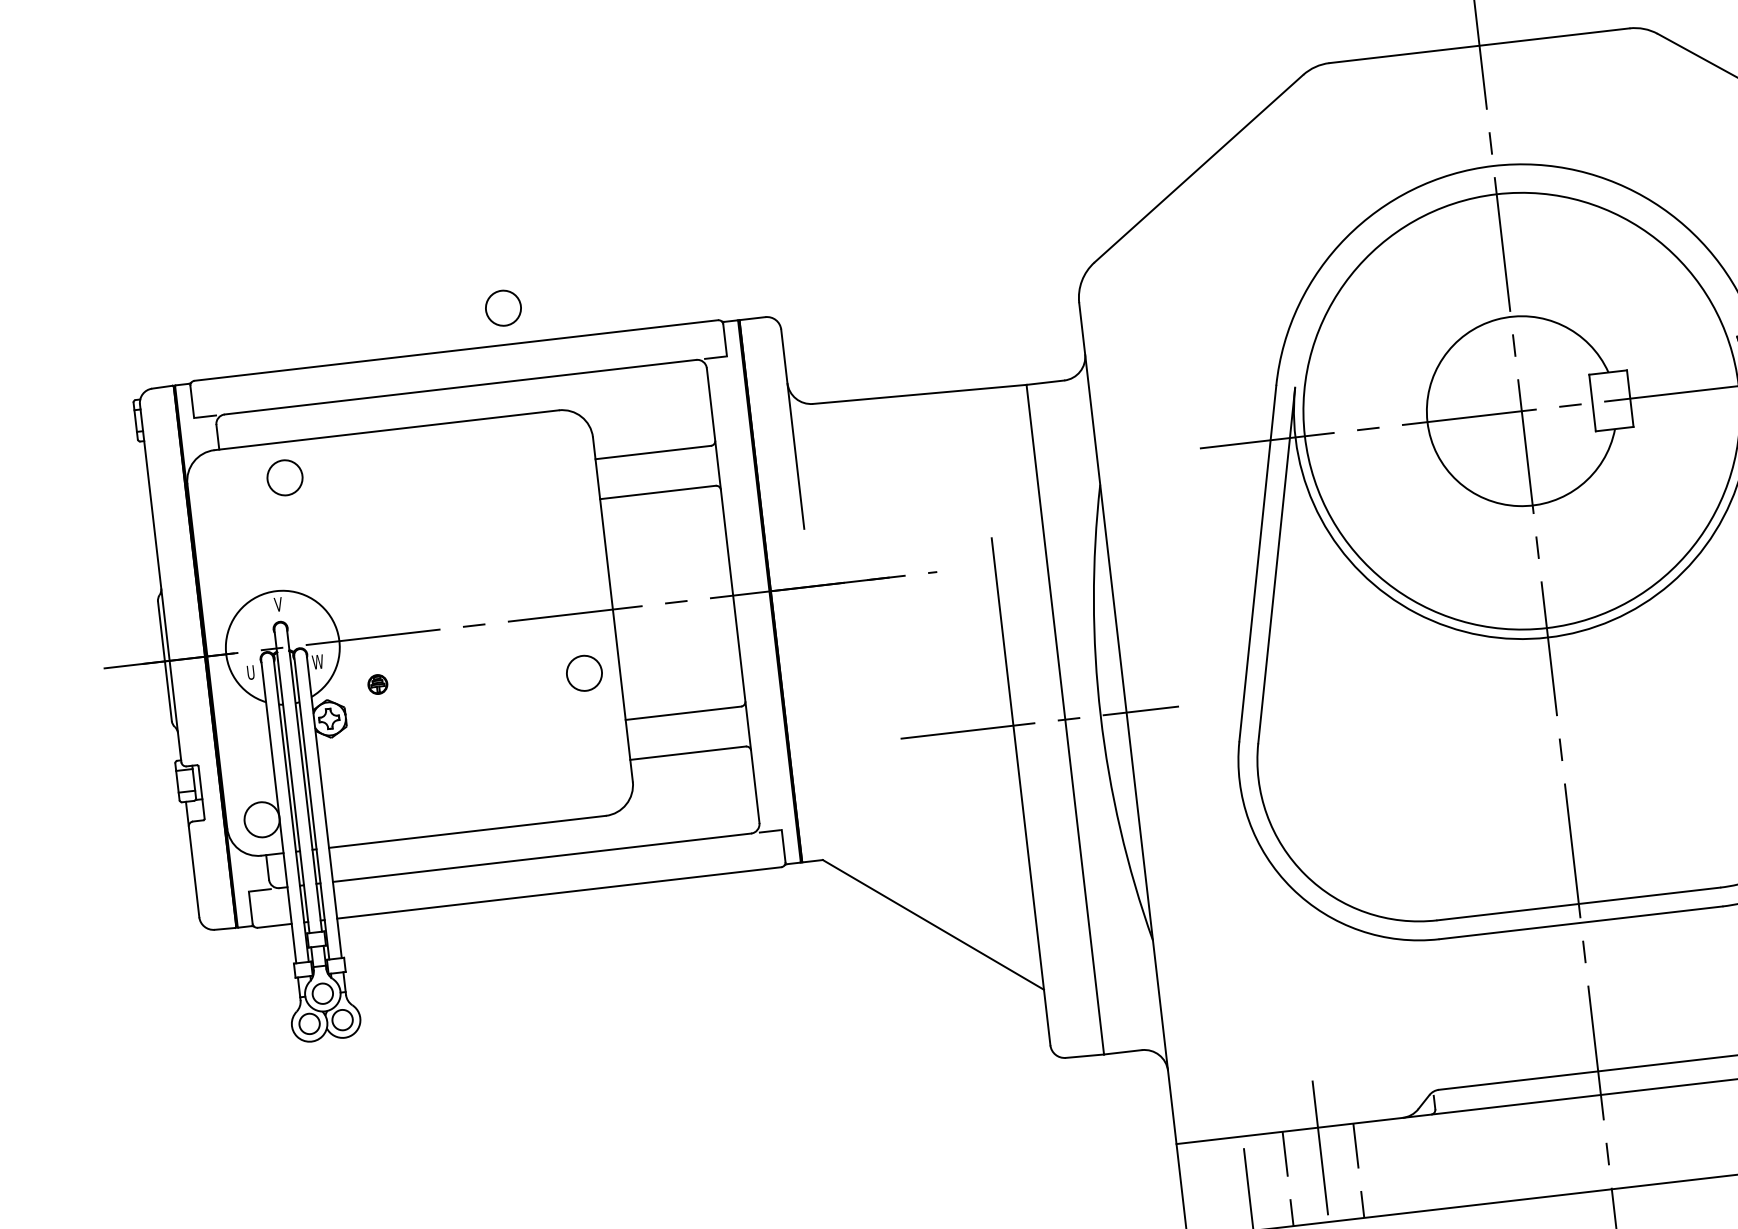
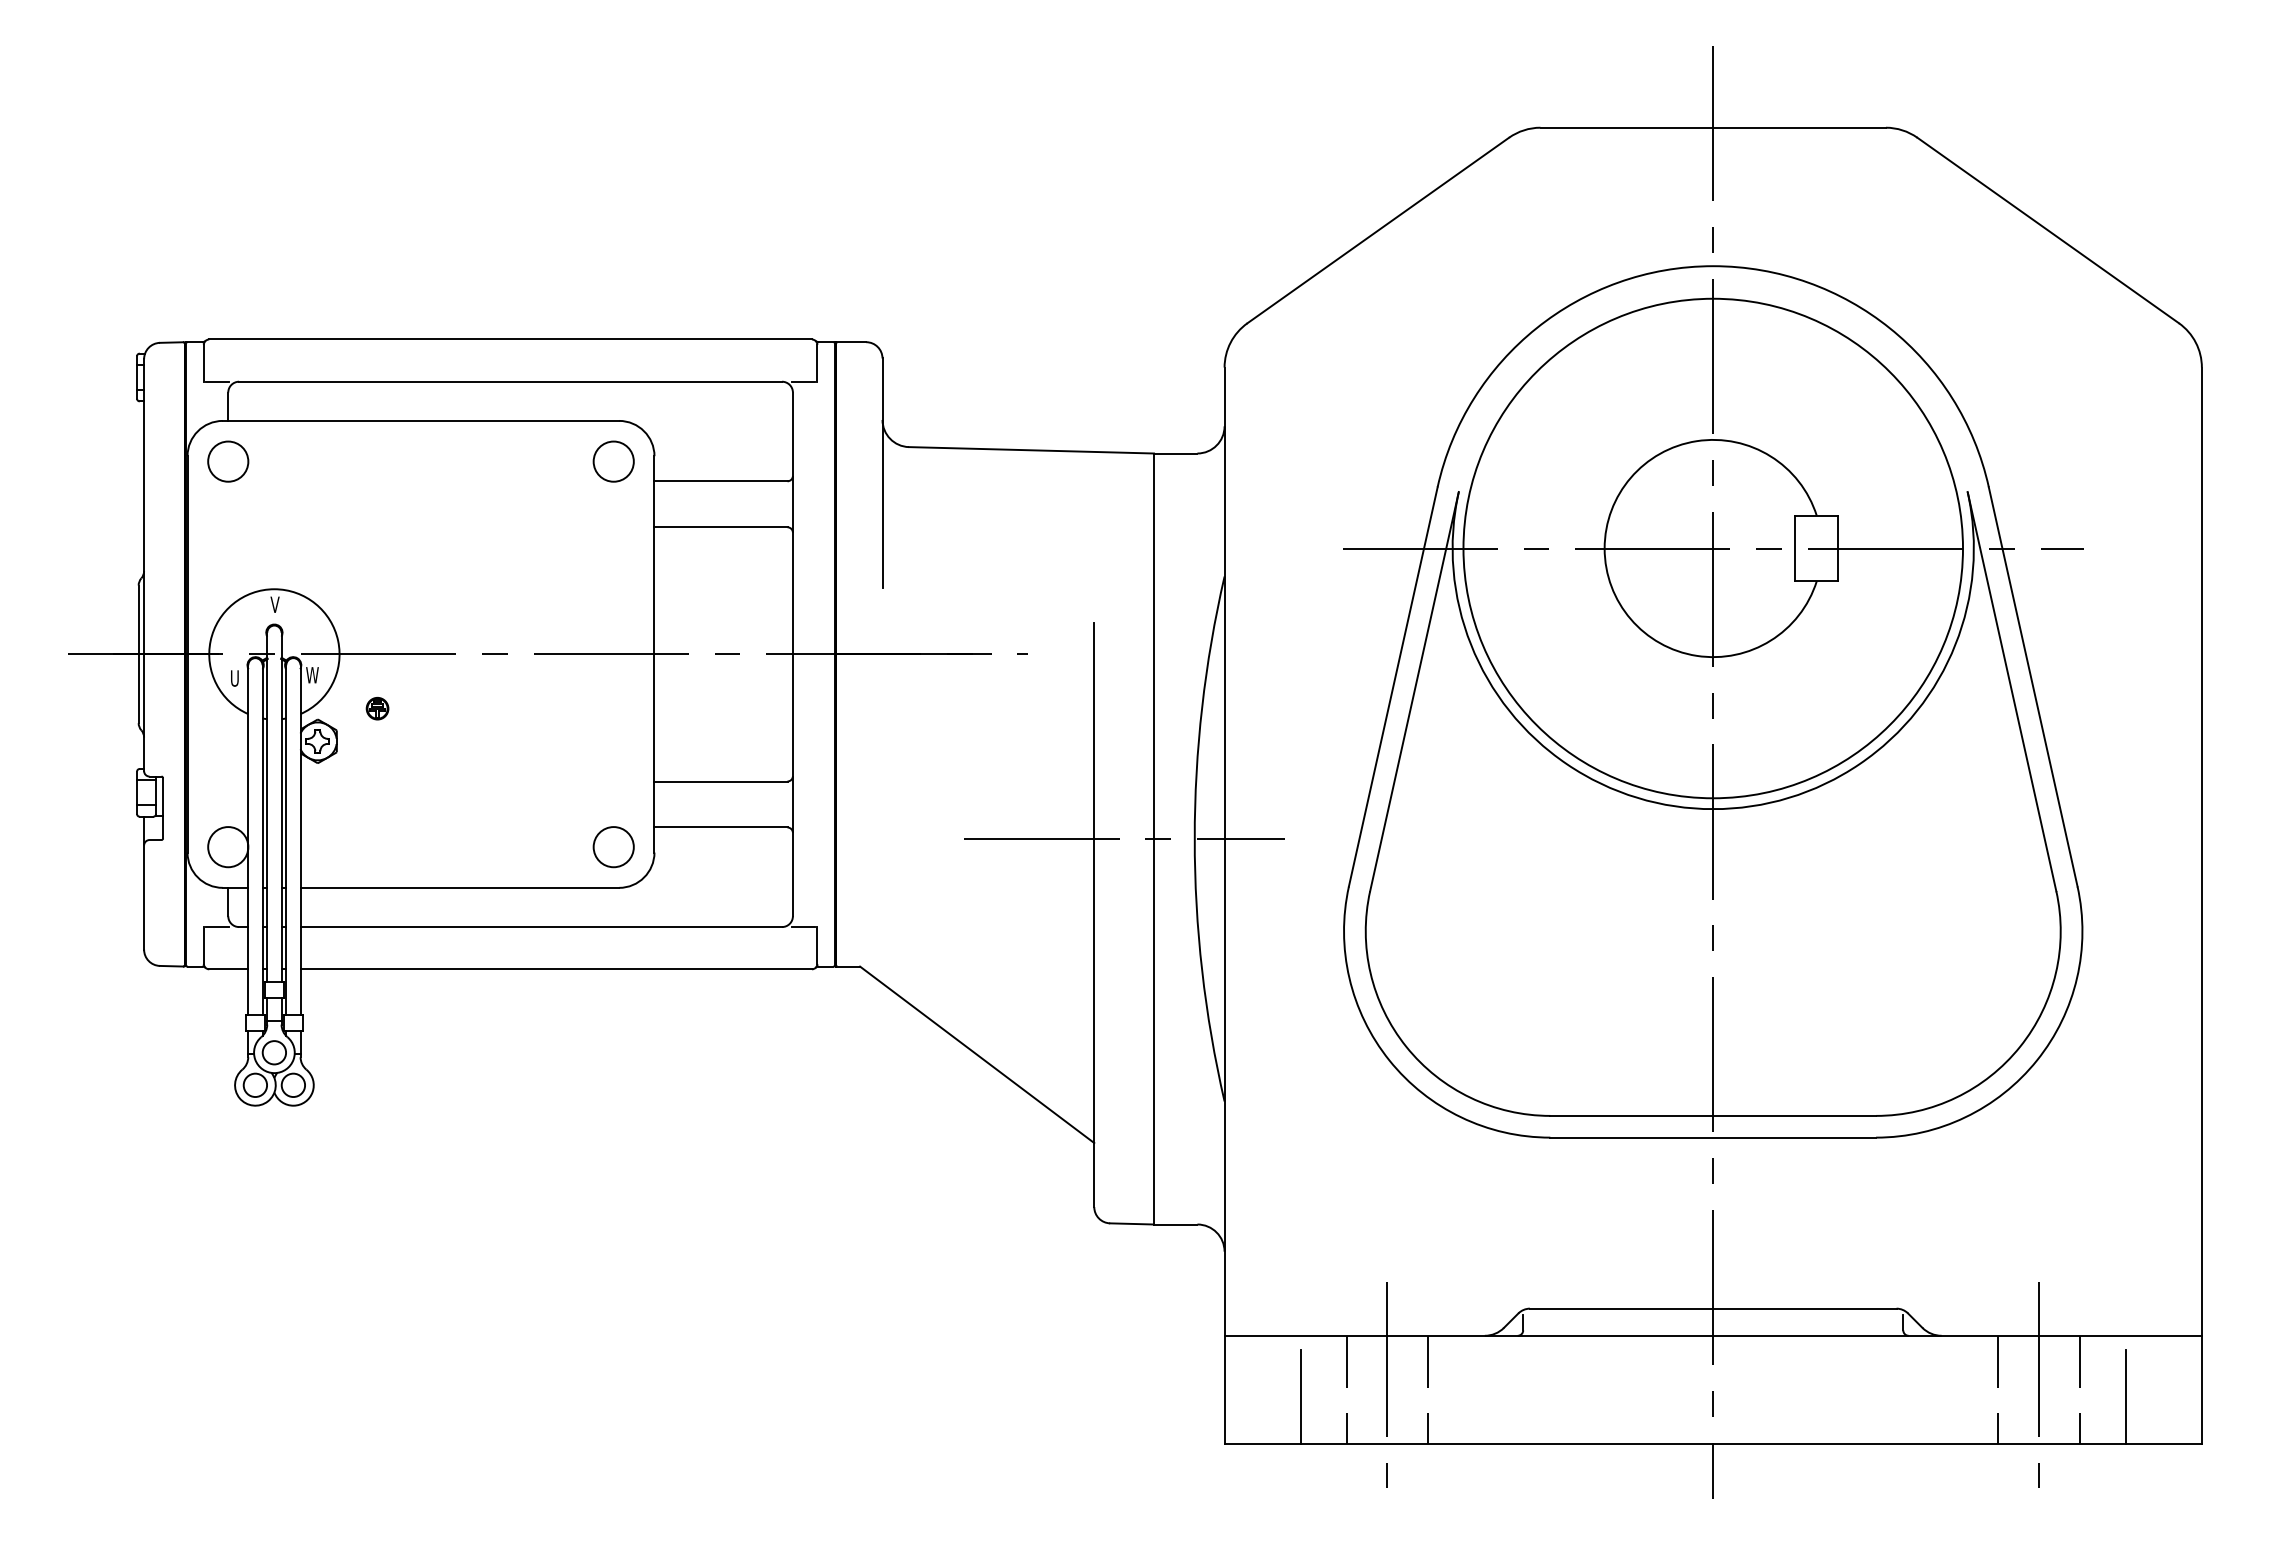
circle: (503, 308) -> (613, 461), moved
circle: (285, 477) -> (228, 461), moved
circle: (584, 673) -> (613, 847), moved

